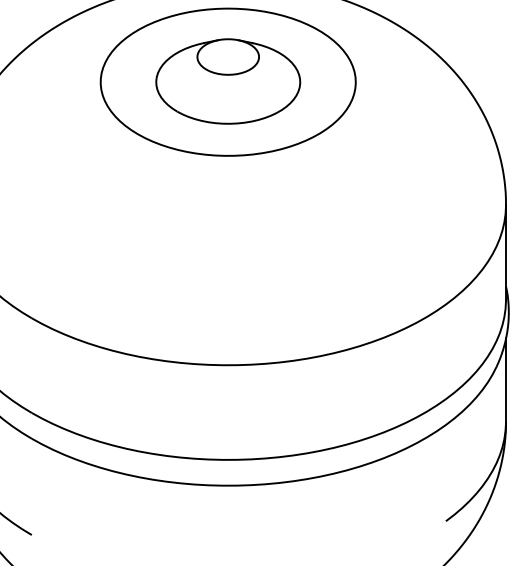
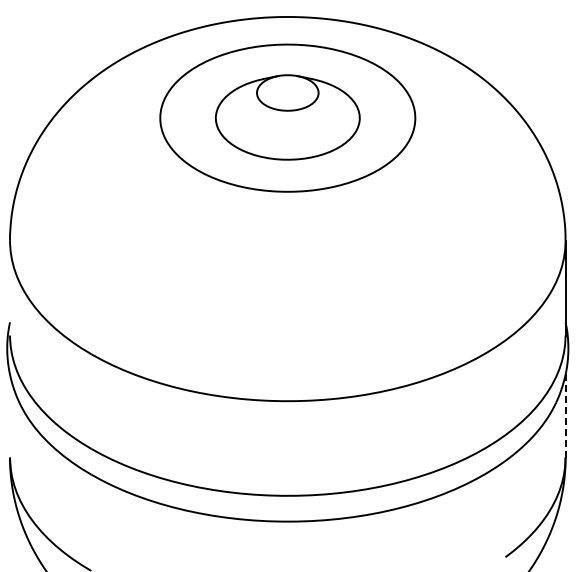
line: (505, 379) -> (565, 415), solid -> dashed

